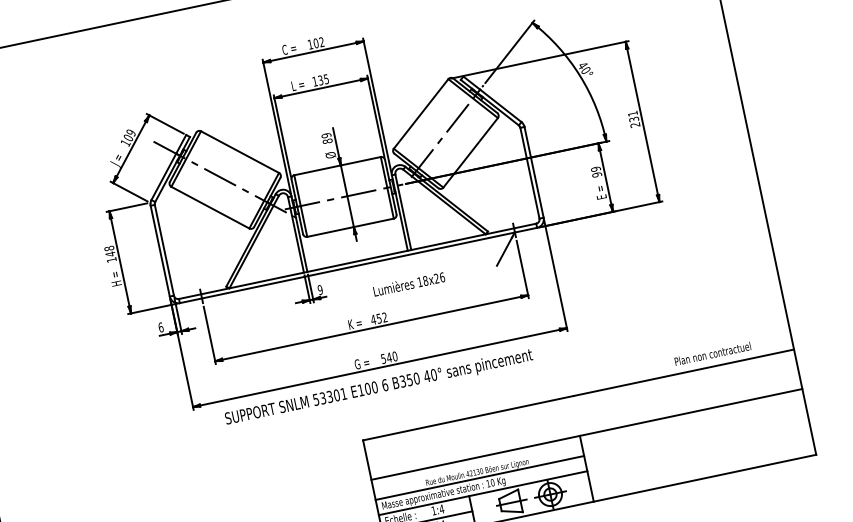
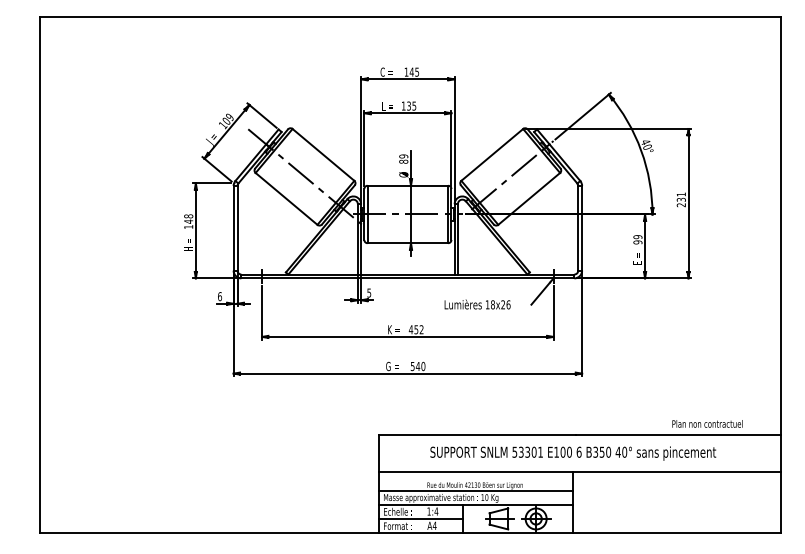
text: (318, 42) -> (414, 71), 102 -> 145
text: (409, 284) -> (477, 304), moved
text: (320, 289) -> (369, 292), 9 -> 5
text: (379, 387) -> (573, 453), moved

